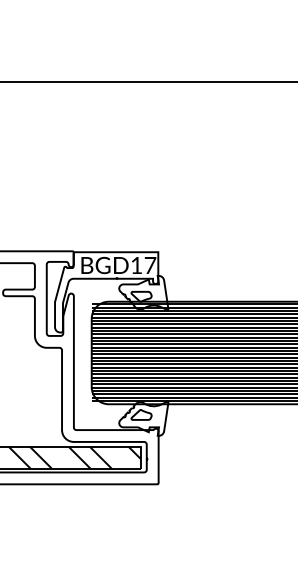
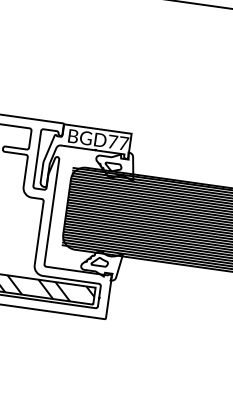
text: (136, 265) -> (112, 141), BGD17 -> BGD77

